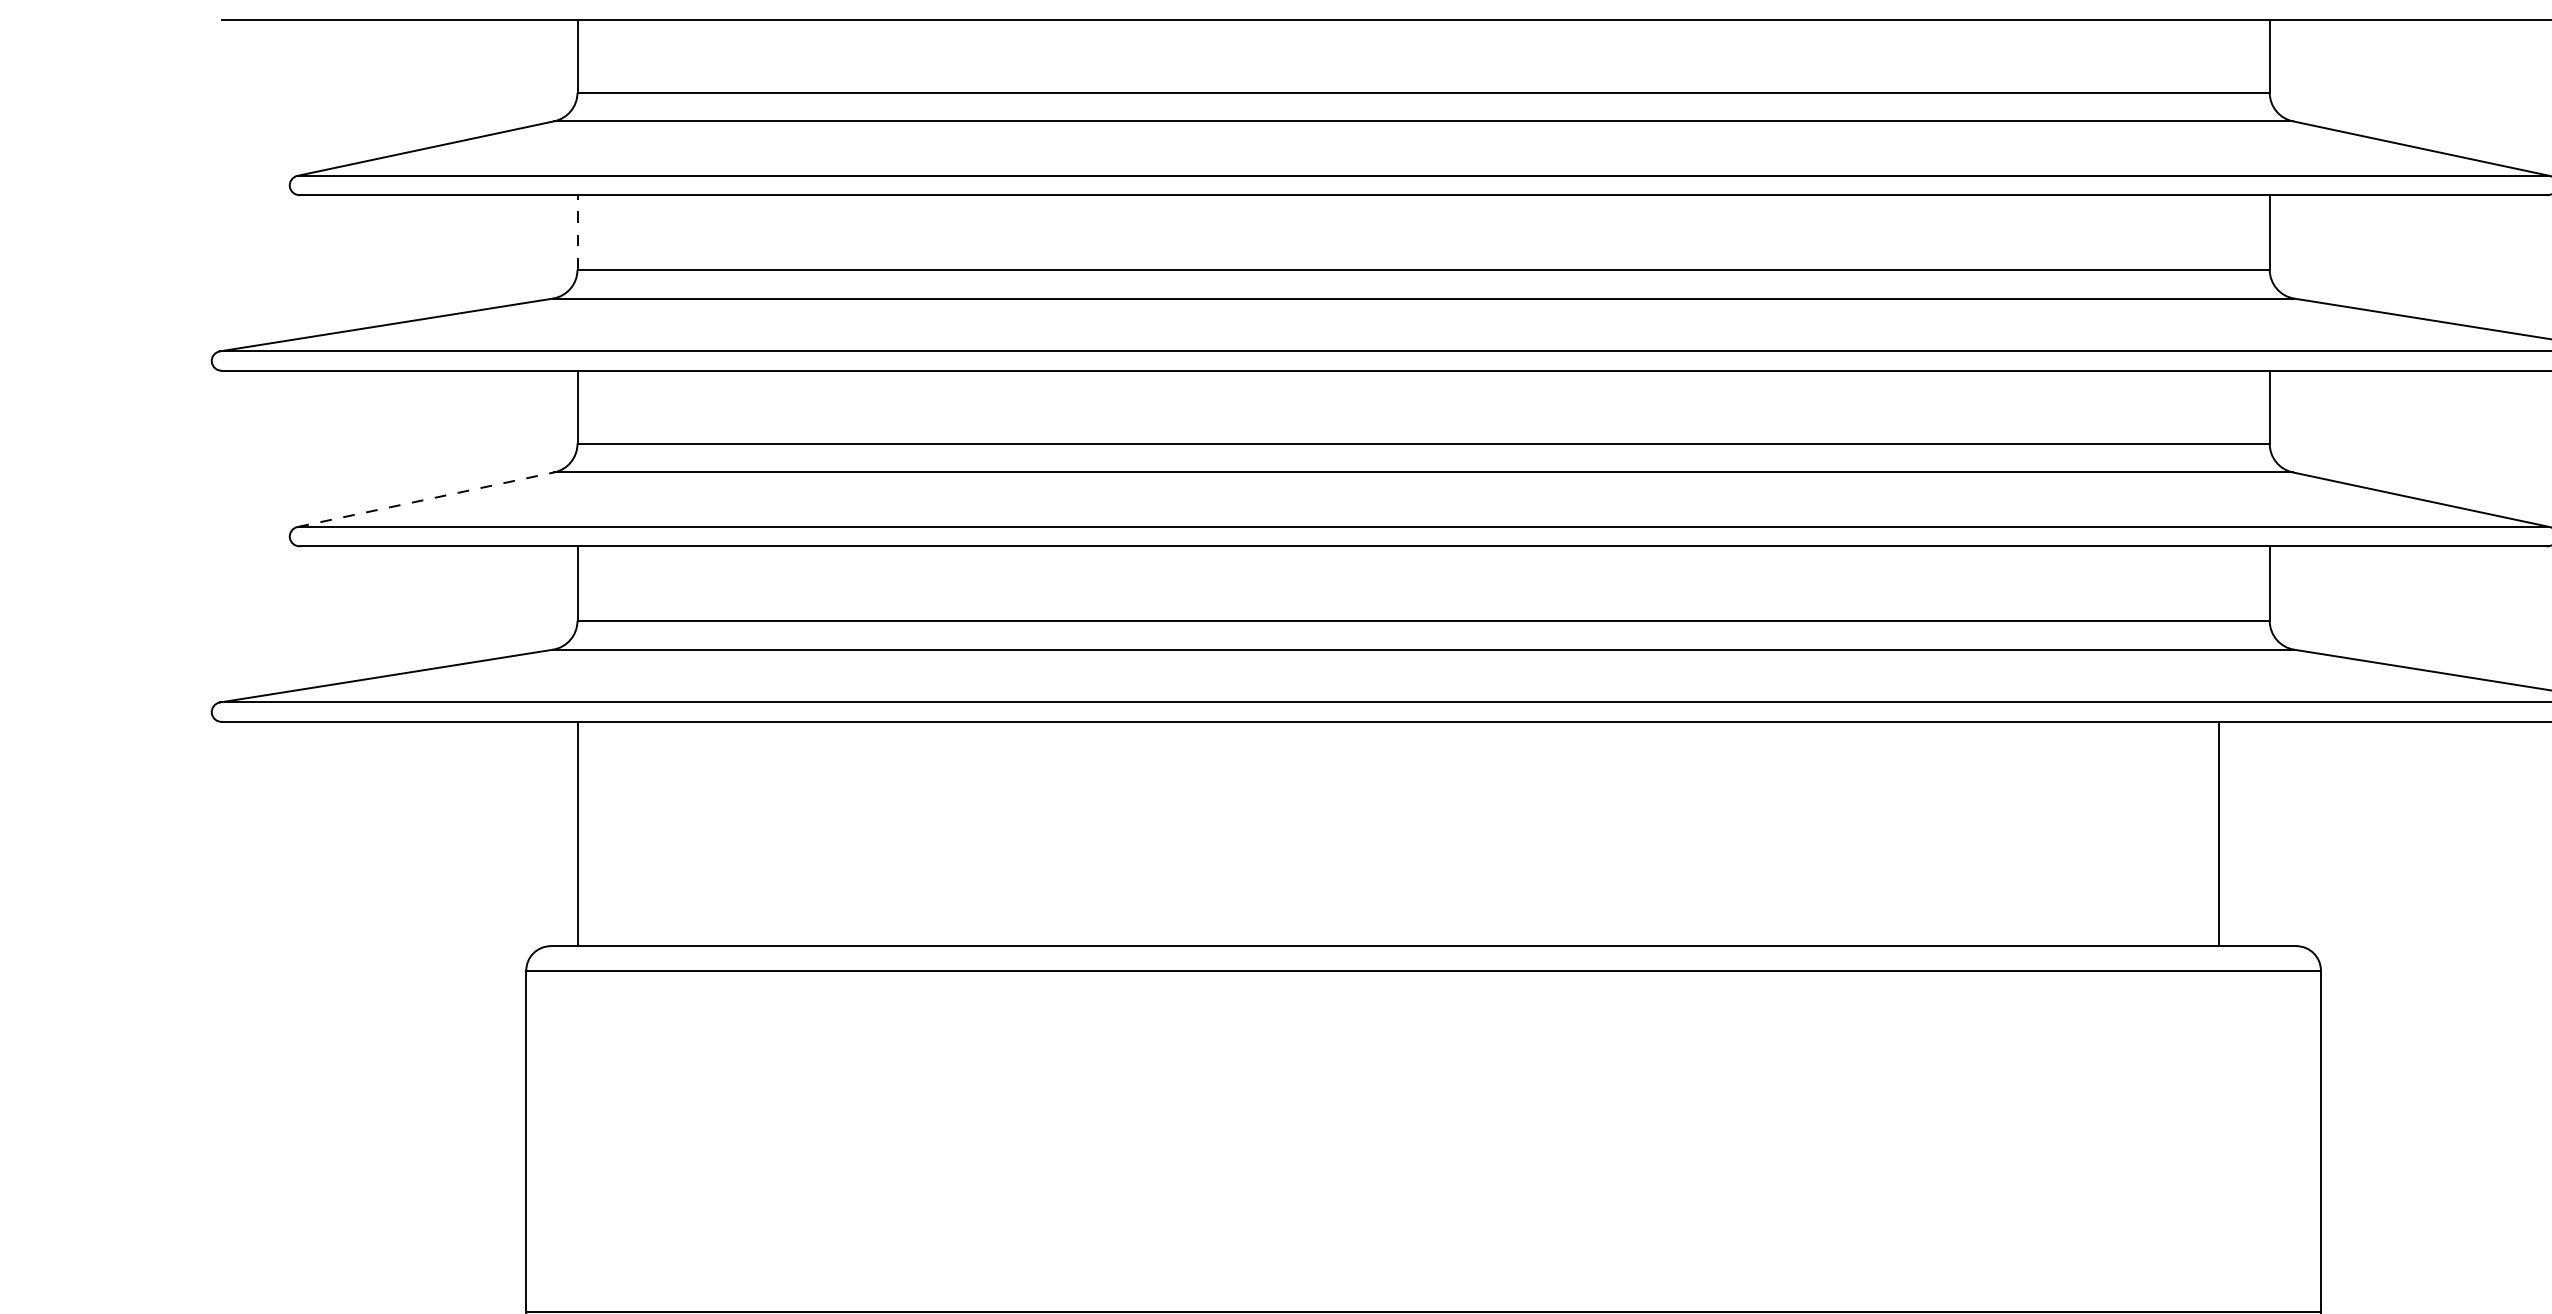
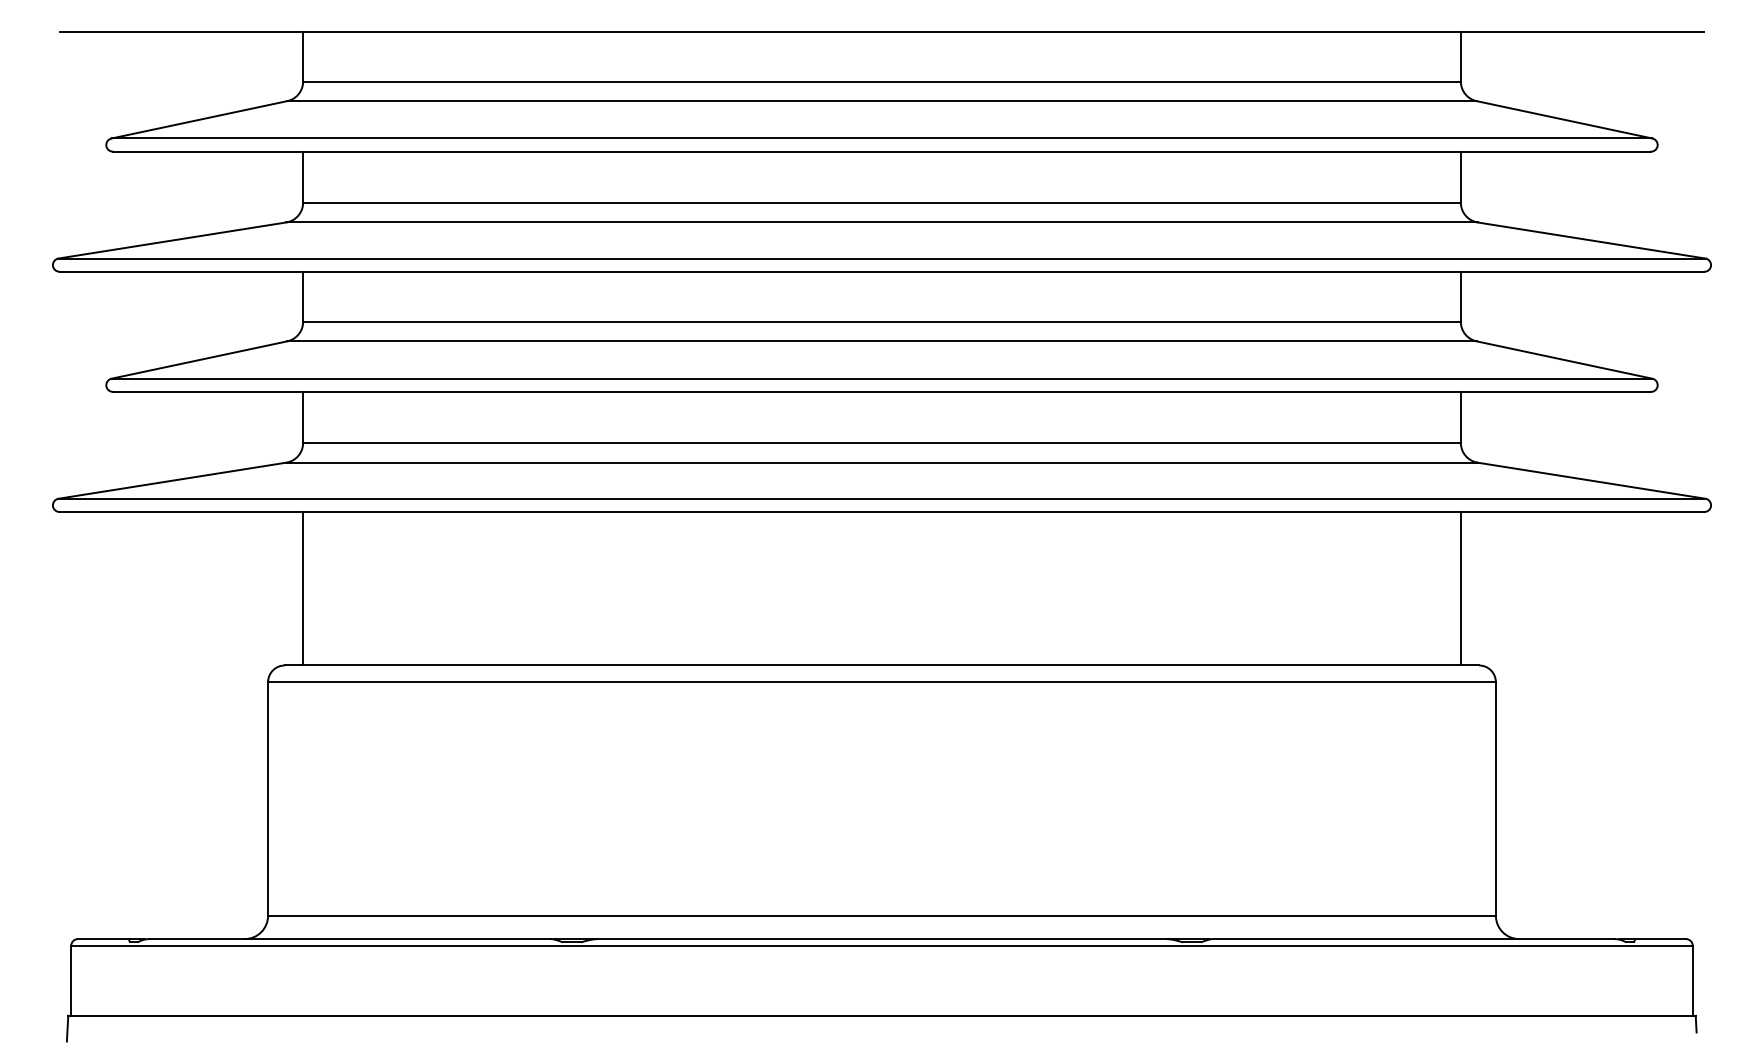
line: (578, 232) -> (303, 177), dashed -> solid
line: (426, 500) -> (199, 360), dashed -> solid
line: (2218, 833) -> (1460, 588), moved

